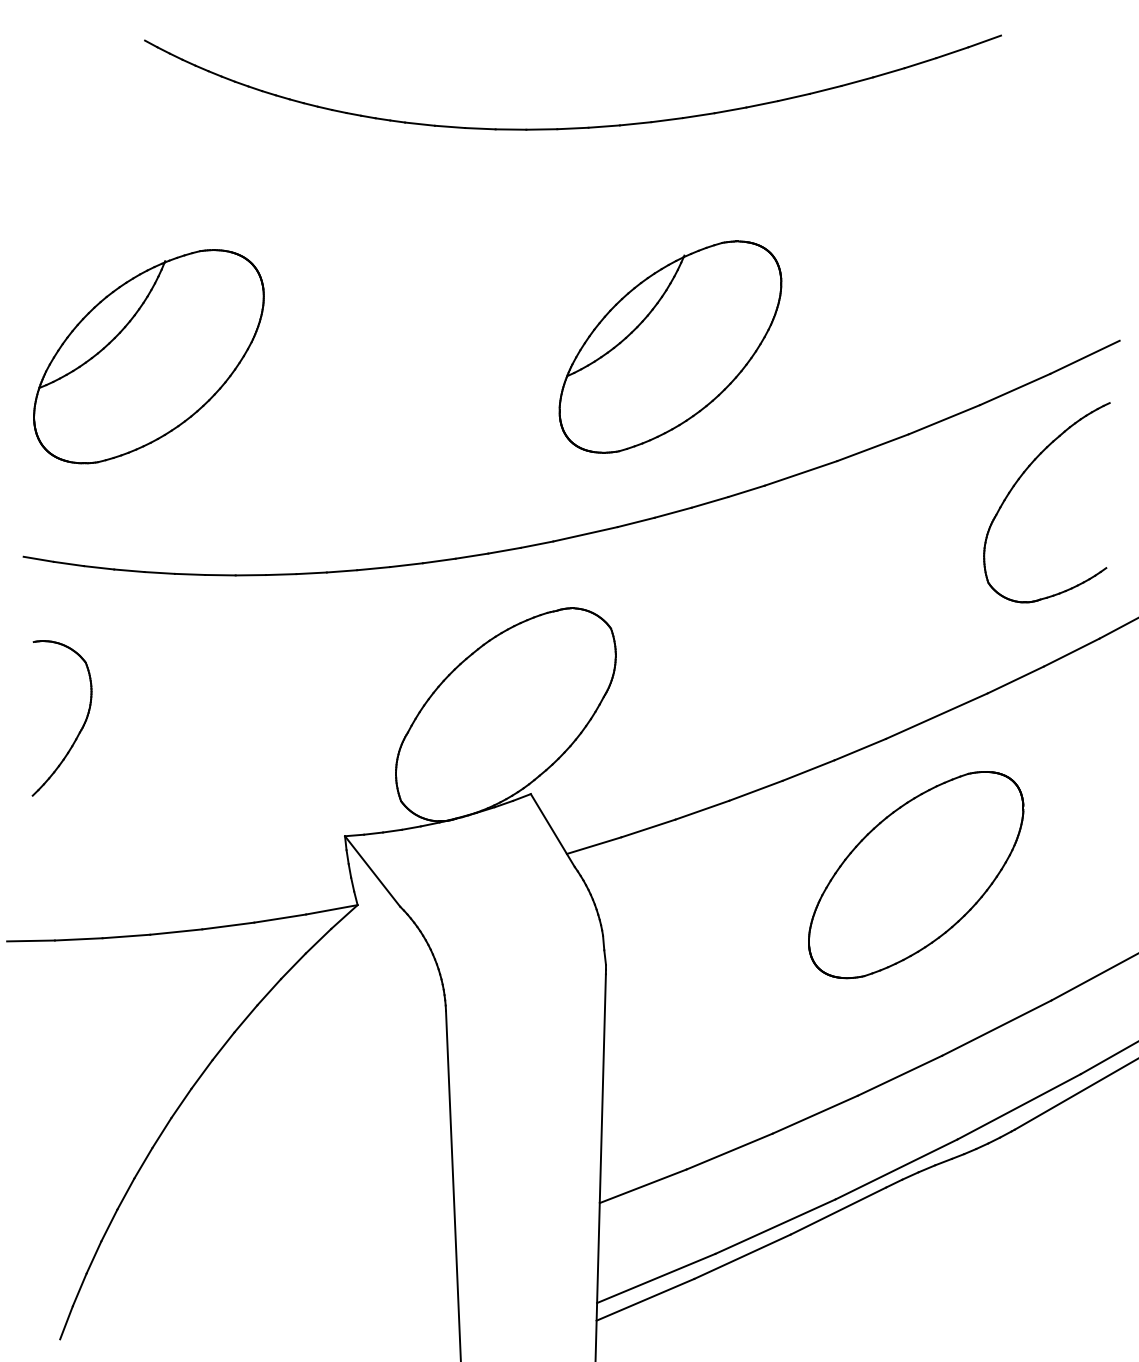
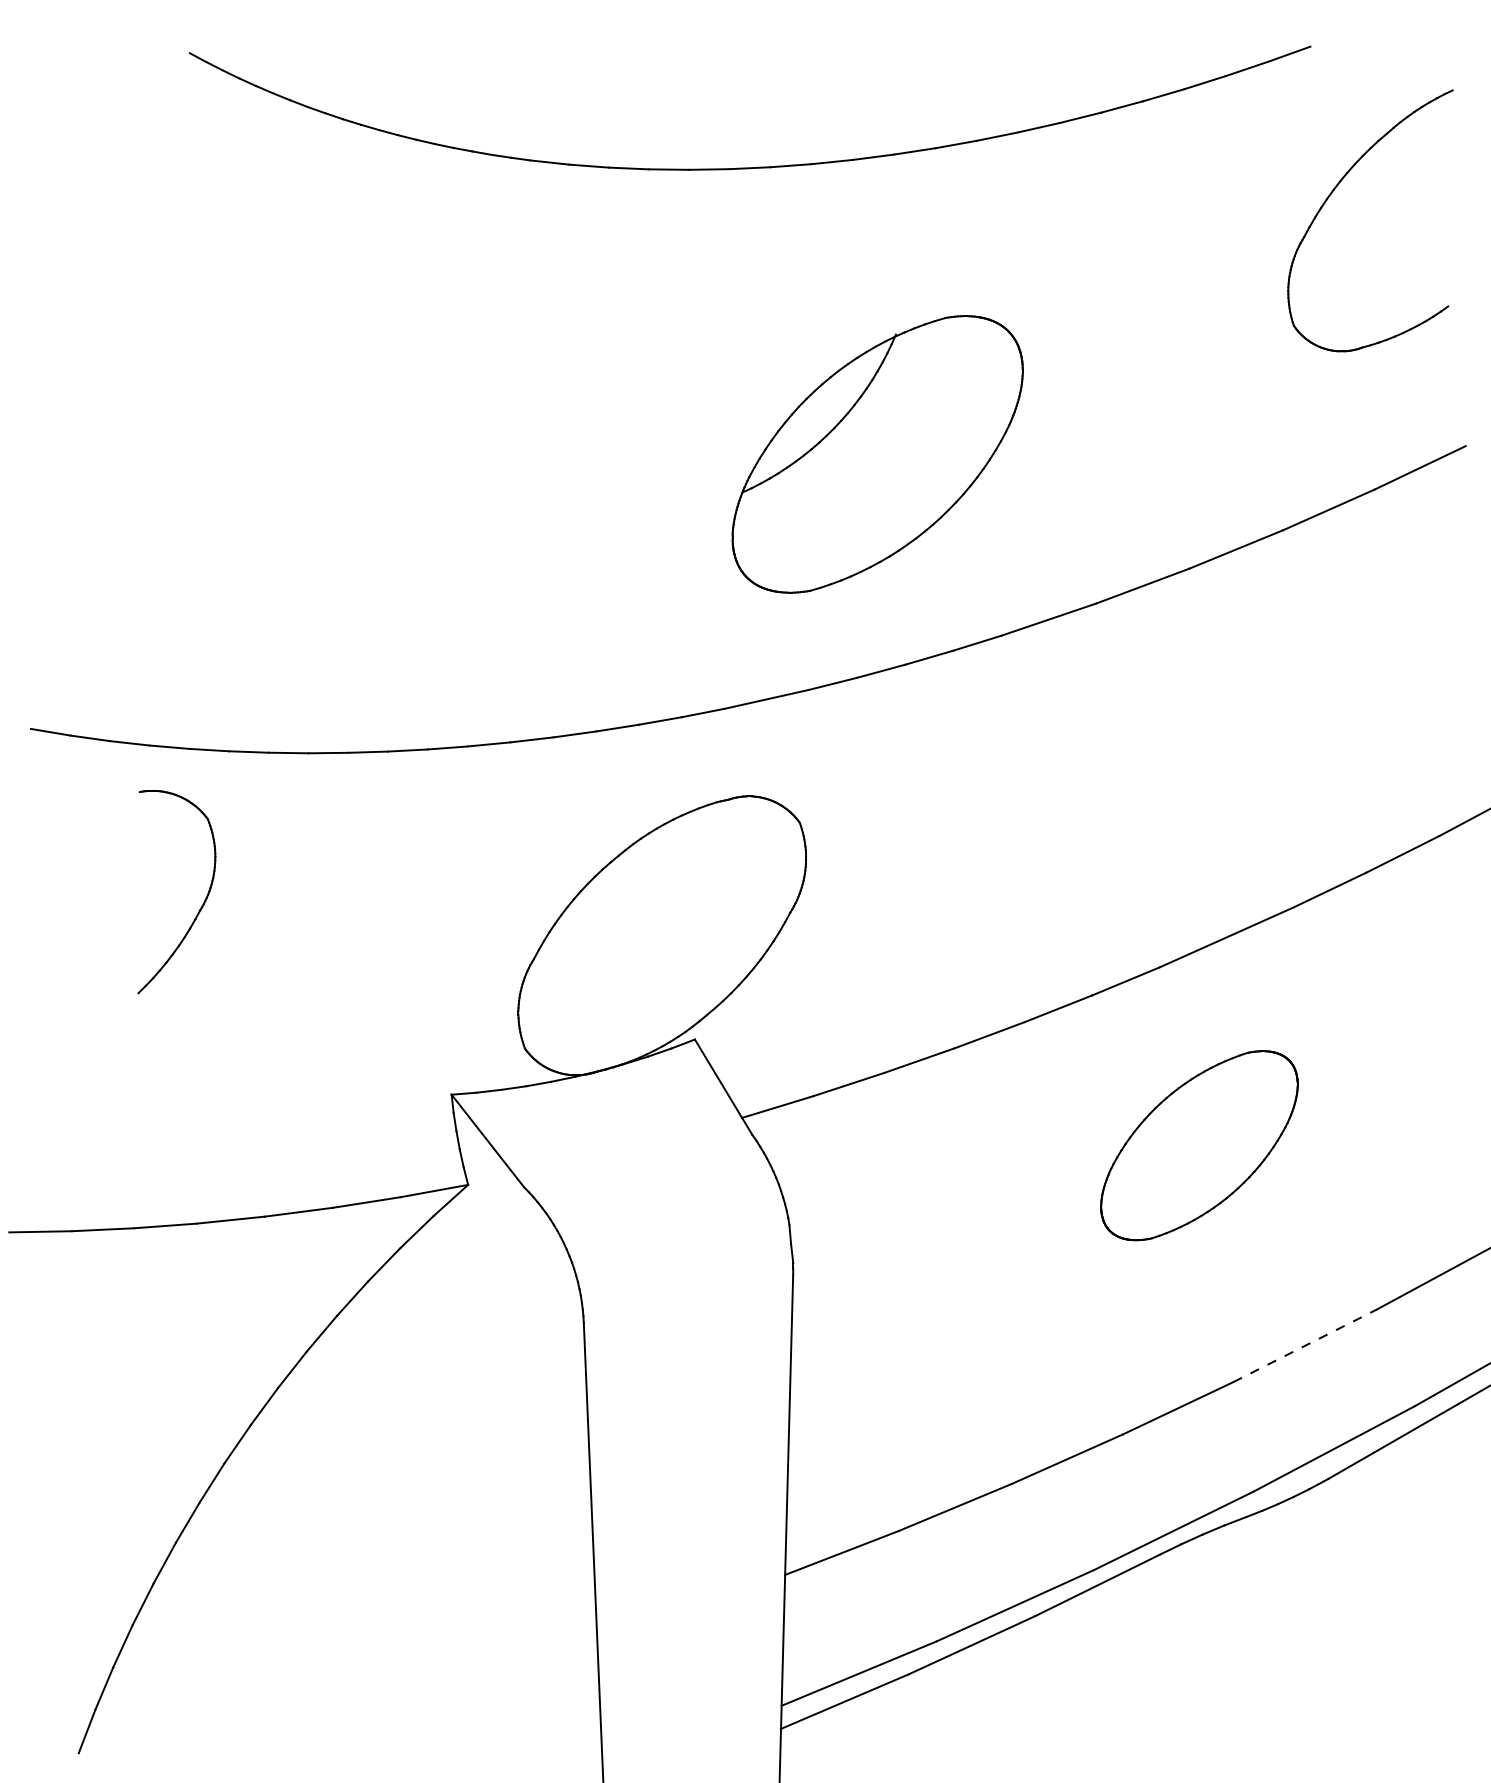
part: (148, 356) -> (194, 466), removed
part: (1018, 481) -> (1333, 193), moved
part: (81, 727) -> (202, 903), moved
part: (916, 875) -> (1199, 1146), size x0.7
line: (997, 1027) -> (1305, 1345), solid -> dashed

